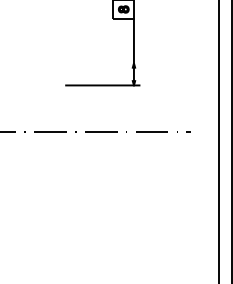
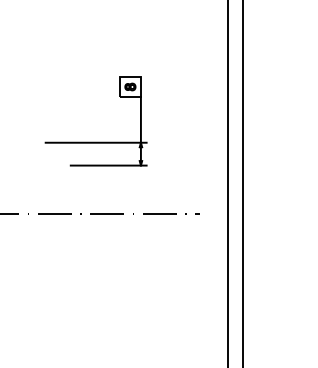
line: (90, 63) -> (95, 142), added

